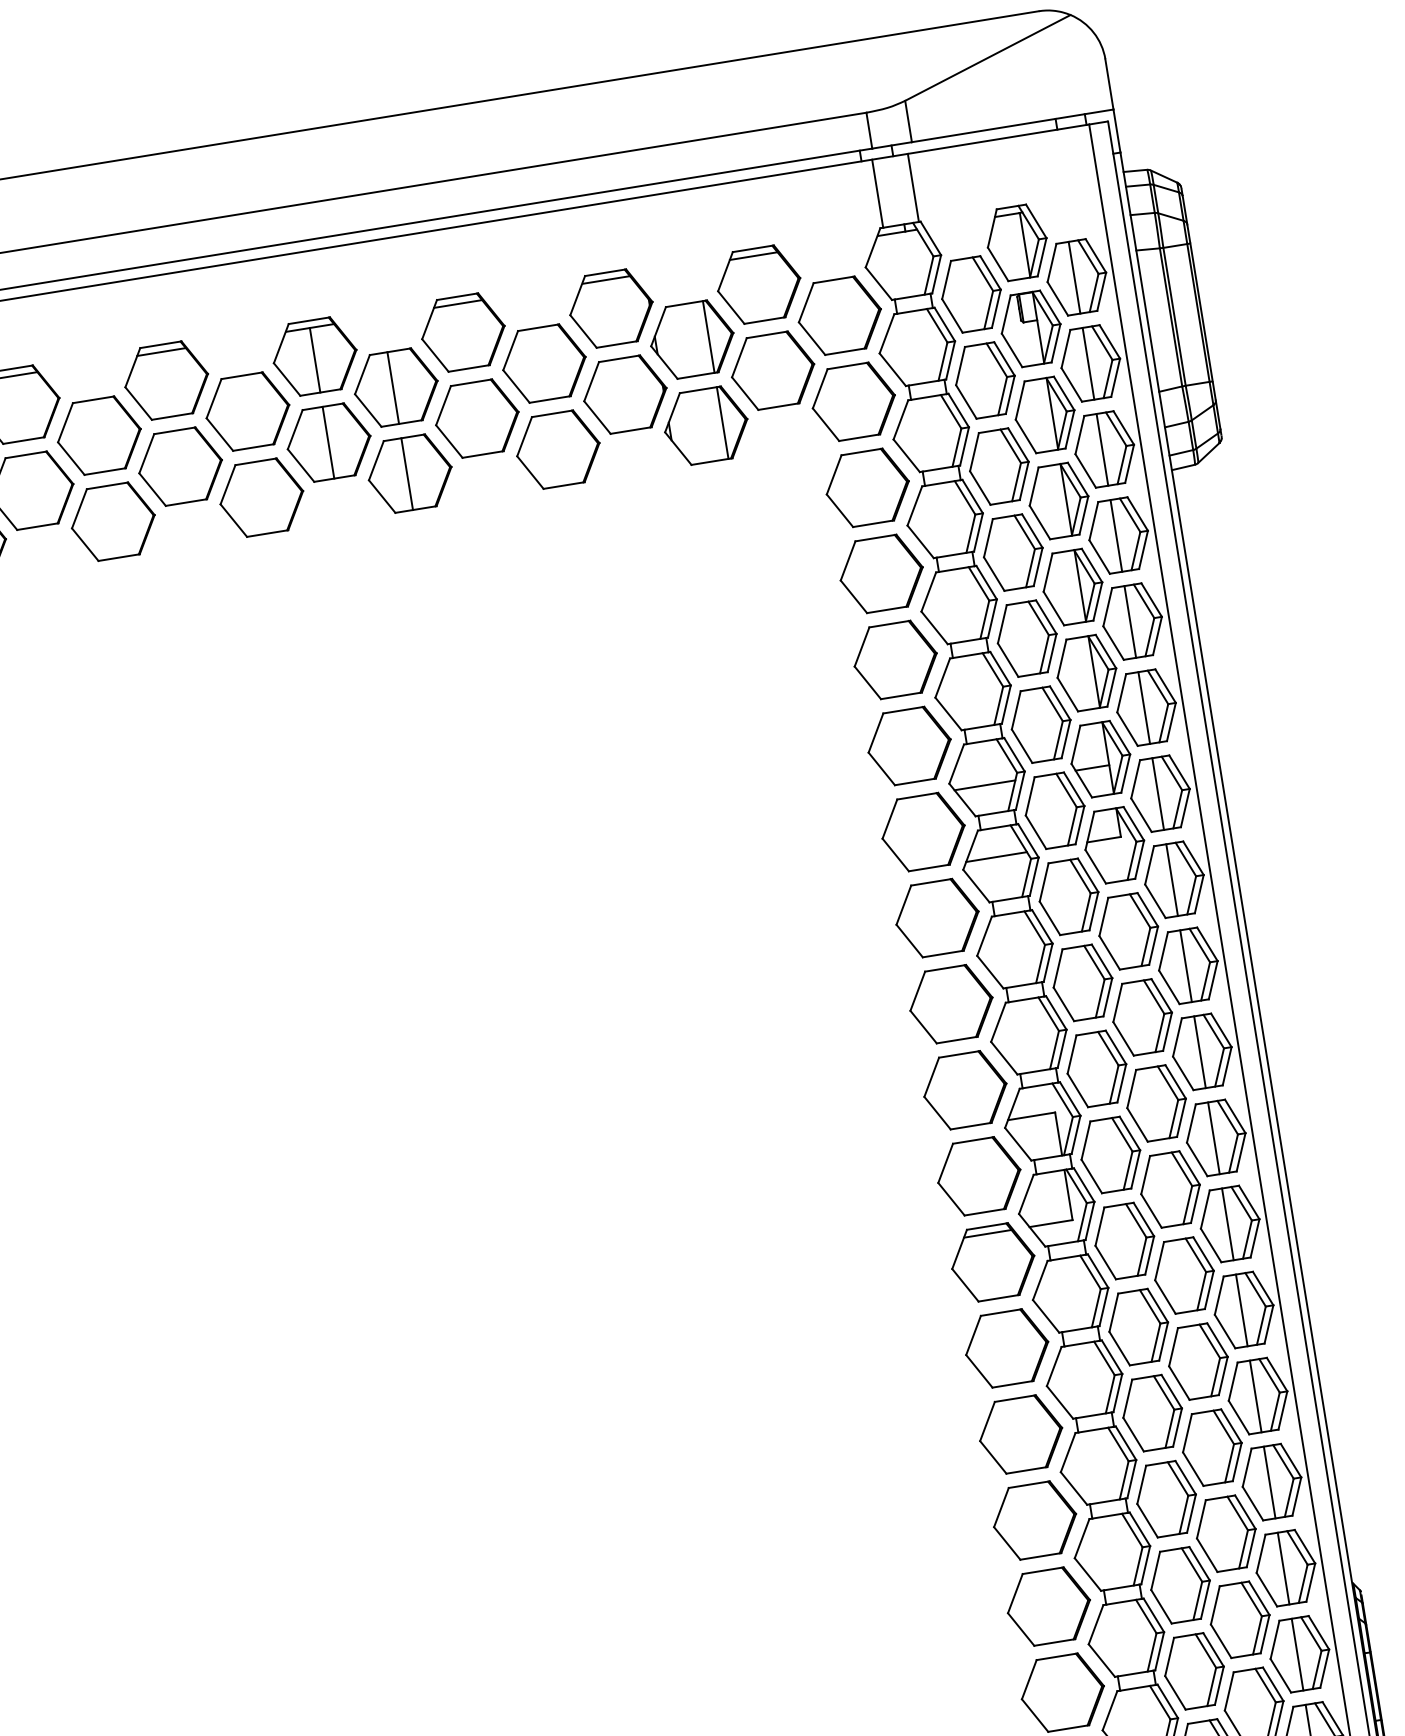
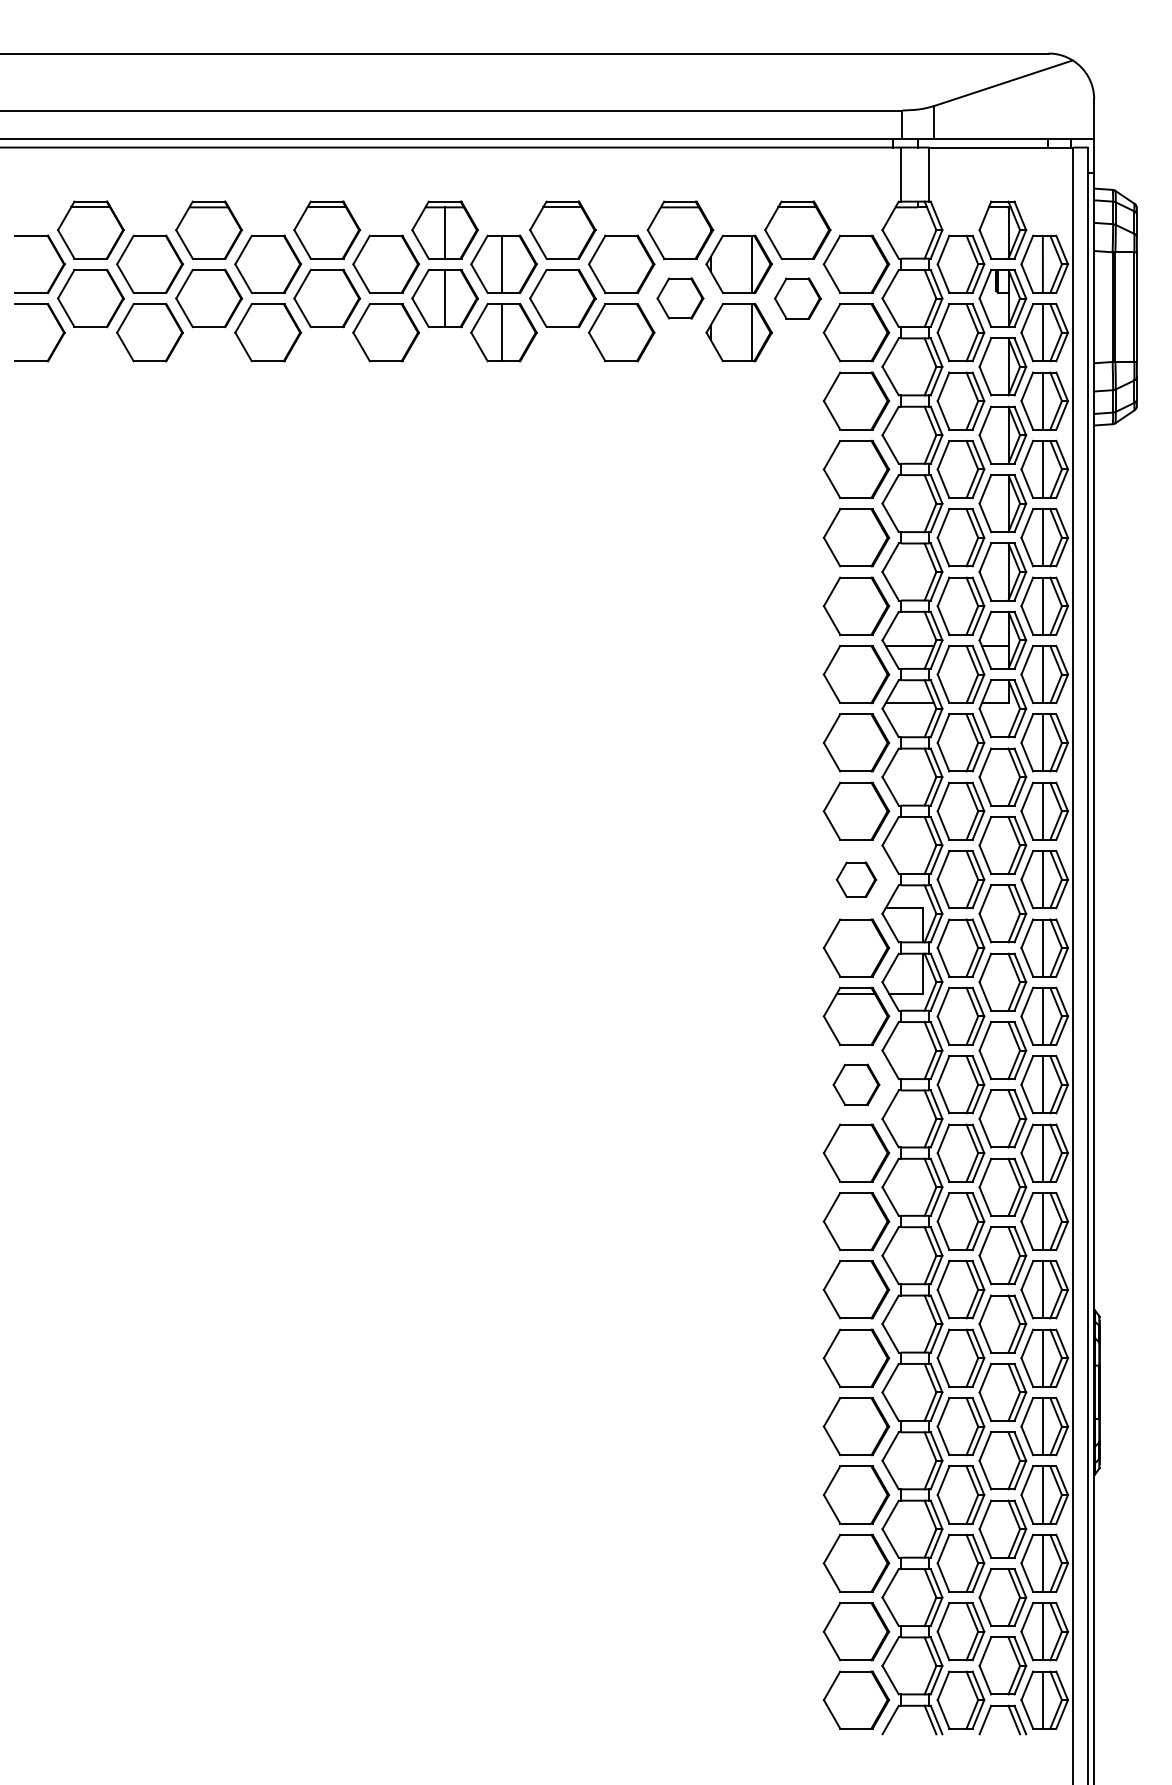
part: (772, 370) -> (797, 298), size x0.7
part: (625, 394) -> (680, 298), size x0.7
part: (965, 1090) -> (856, 879), size x0.6
part: (1007, 1348) -> (856, 1084), size x0.7

